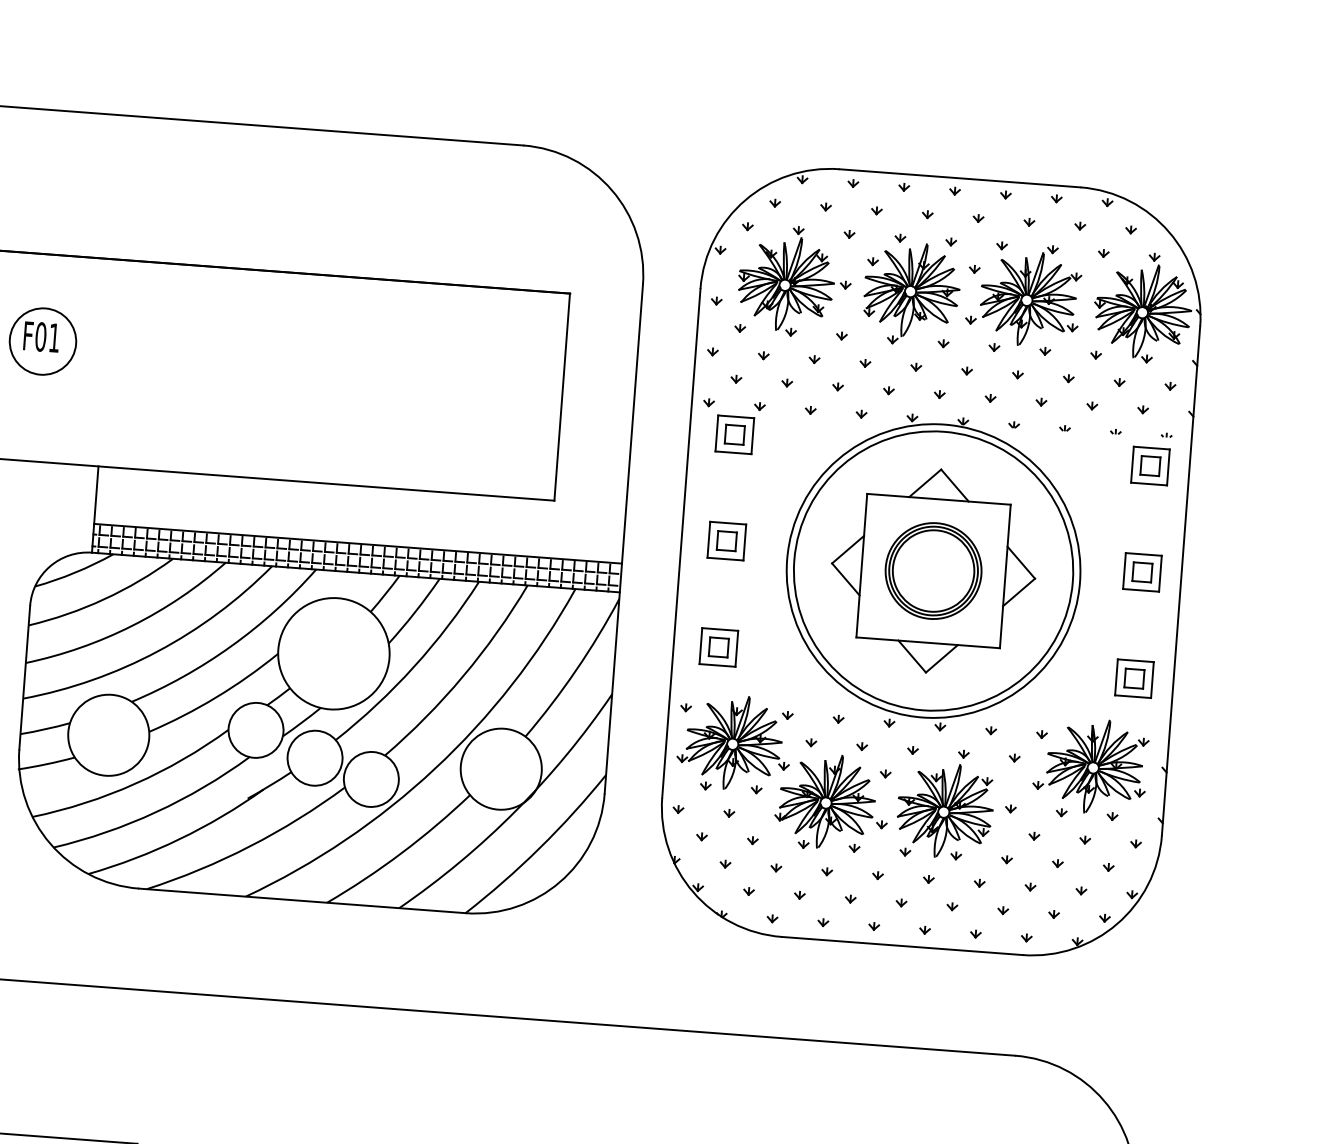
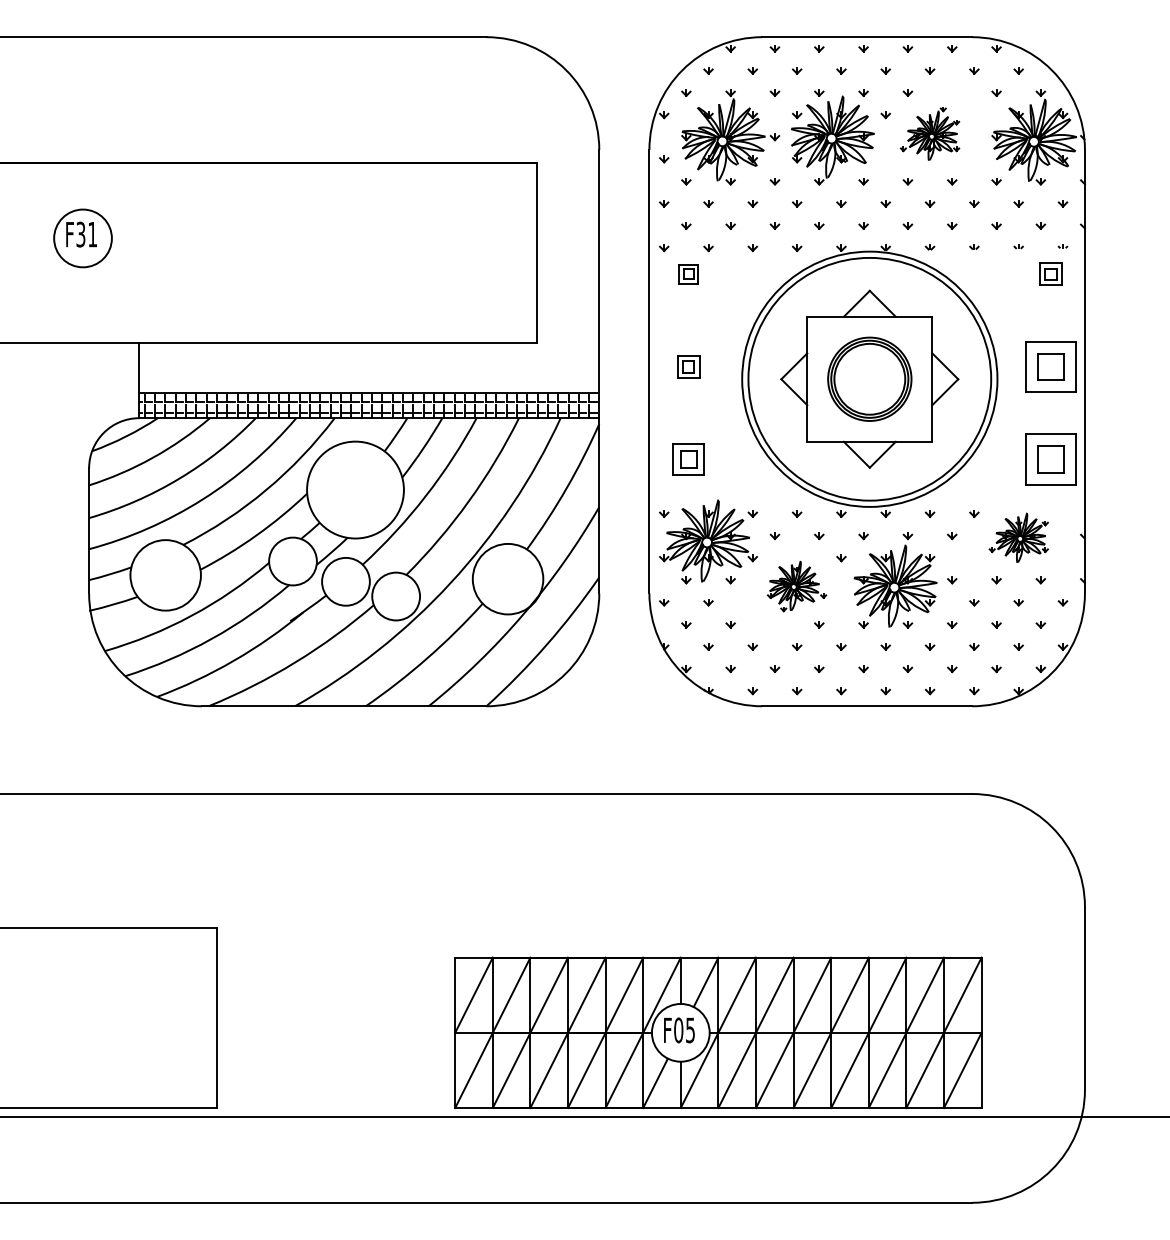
part: (1023, 294) -> (929, 133), size x0.6
text: (40, 336) -> (80, 234), F01 -> F31
part: (734, 435) -> (688, 274), size x0.6
part: (1149, 466) -> (1050, 274), size x0.7
part: (726, 540) -> (688, 366), size x0.7
part: (1141, 571) -> (1050, 366), size x1.6
part: (1133, 678) -> (1050, 459), size x1.6
part: (1090, 765) -> (1018, 537), size x0.6
part: (831, 802) -> (796, 586), size x0.6

